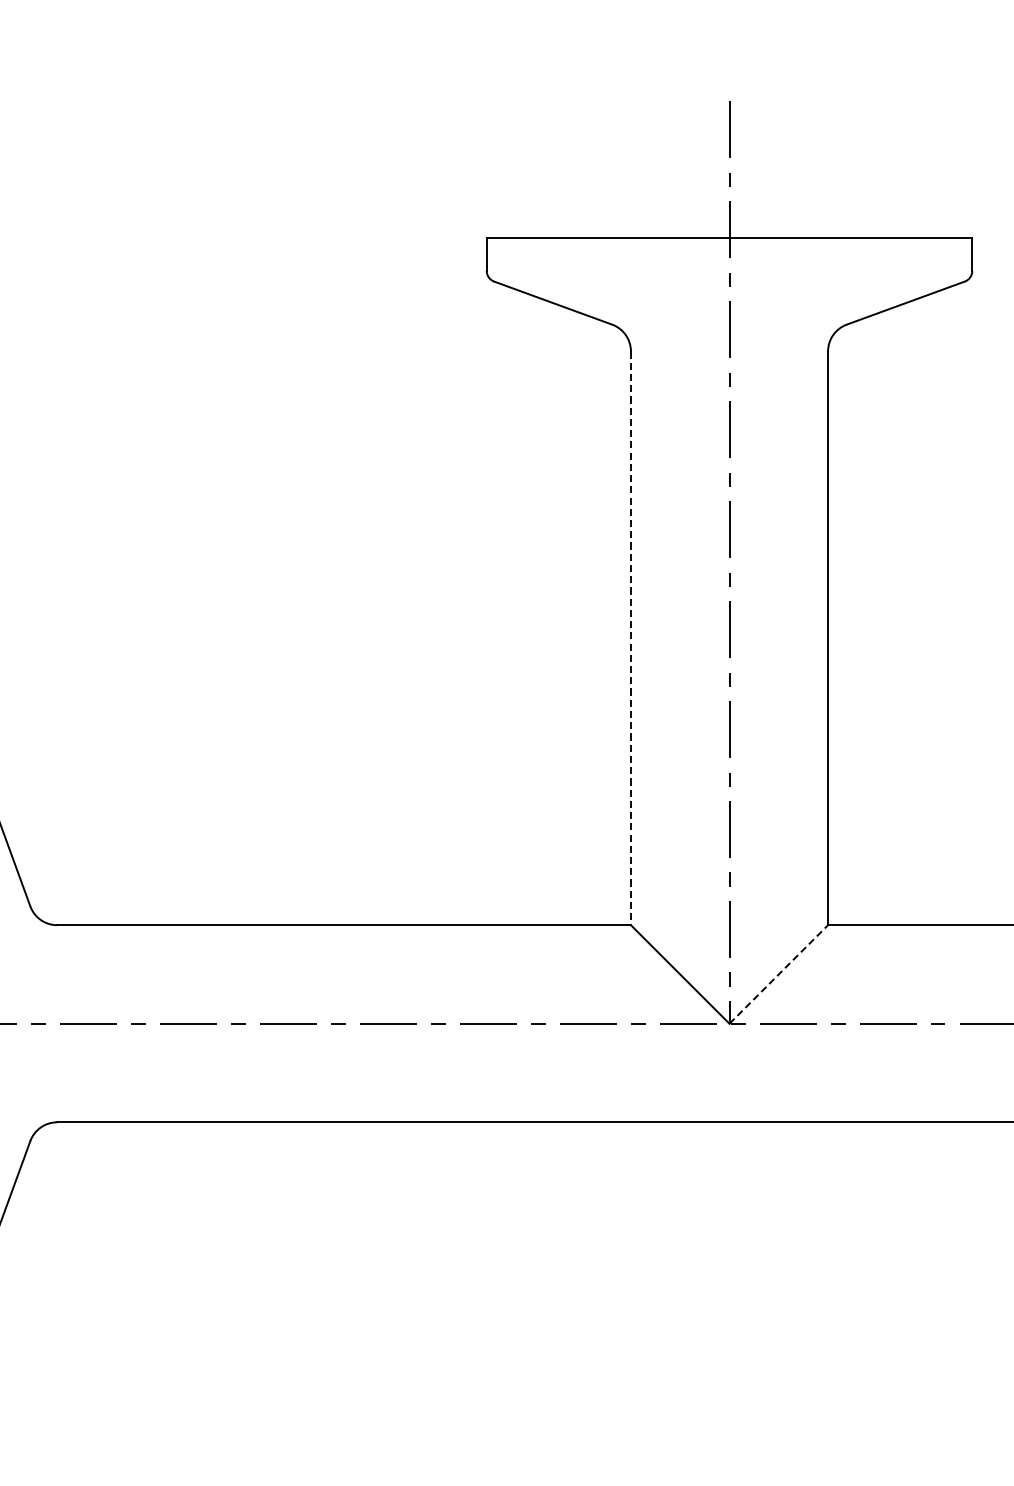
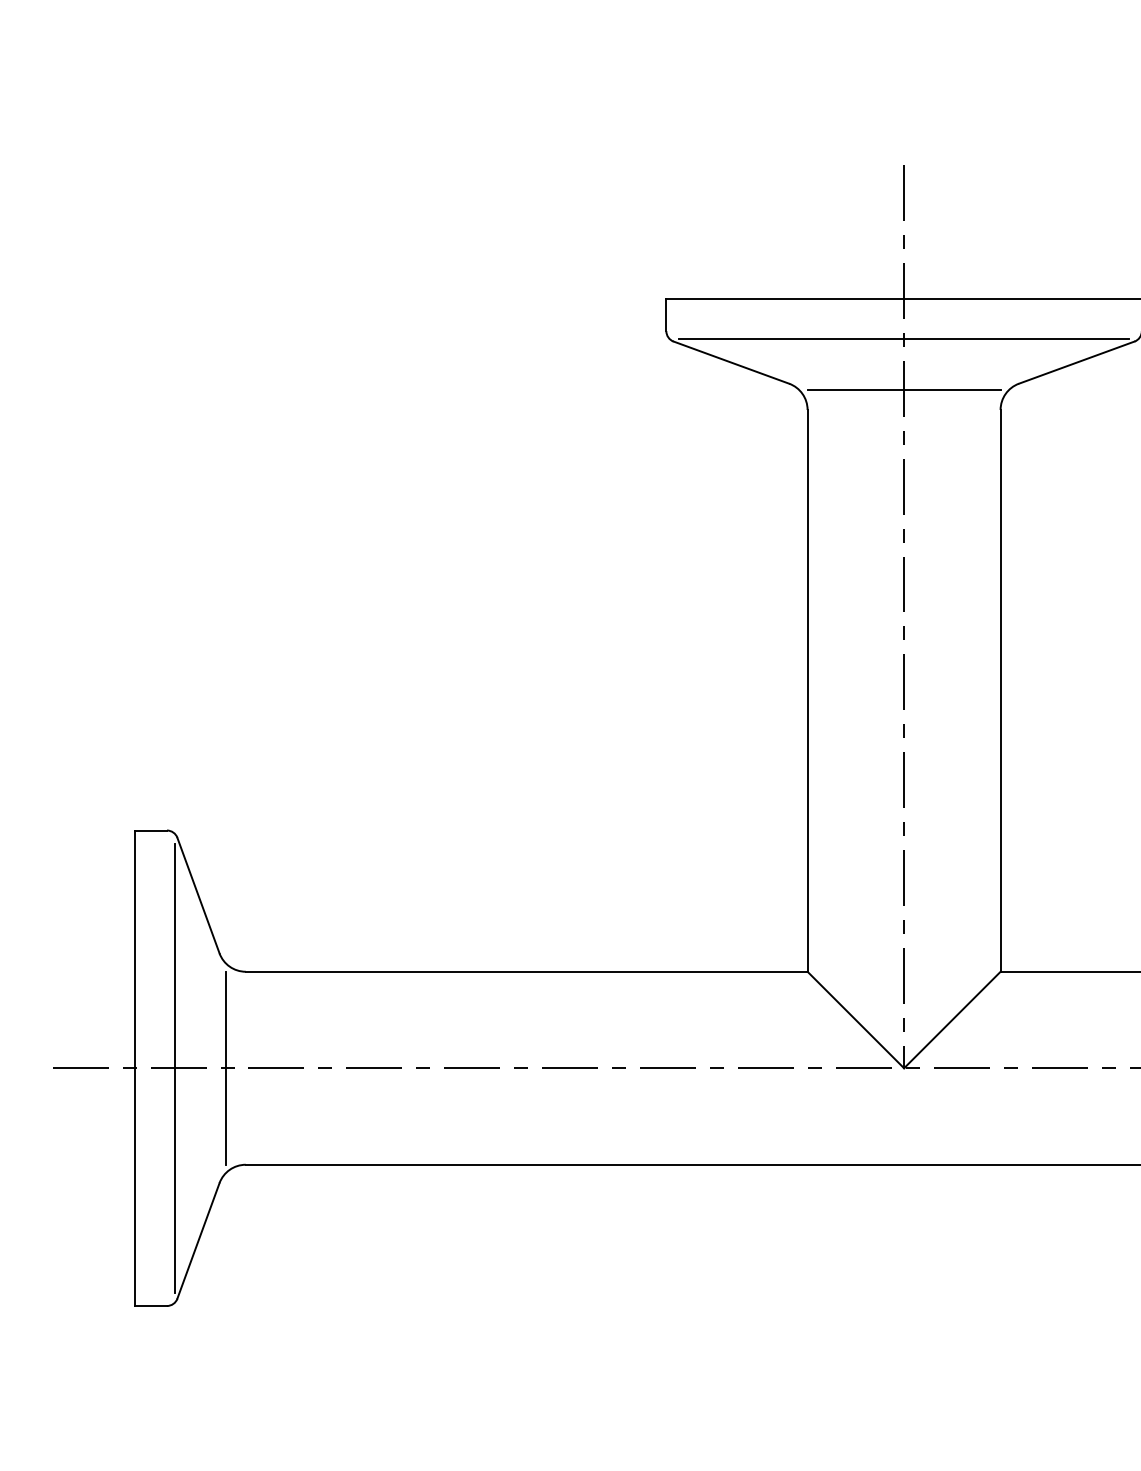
line: (728, 278) -> (903, 338), added
line: (728, 331) -> (903, 390), added
line: (630, 637) -> (807, 690), dashed -> solid
line: (778, 973) -> (952, 1019), dashed -> solid
line: (37, 1022) -> (226, 1067), added

